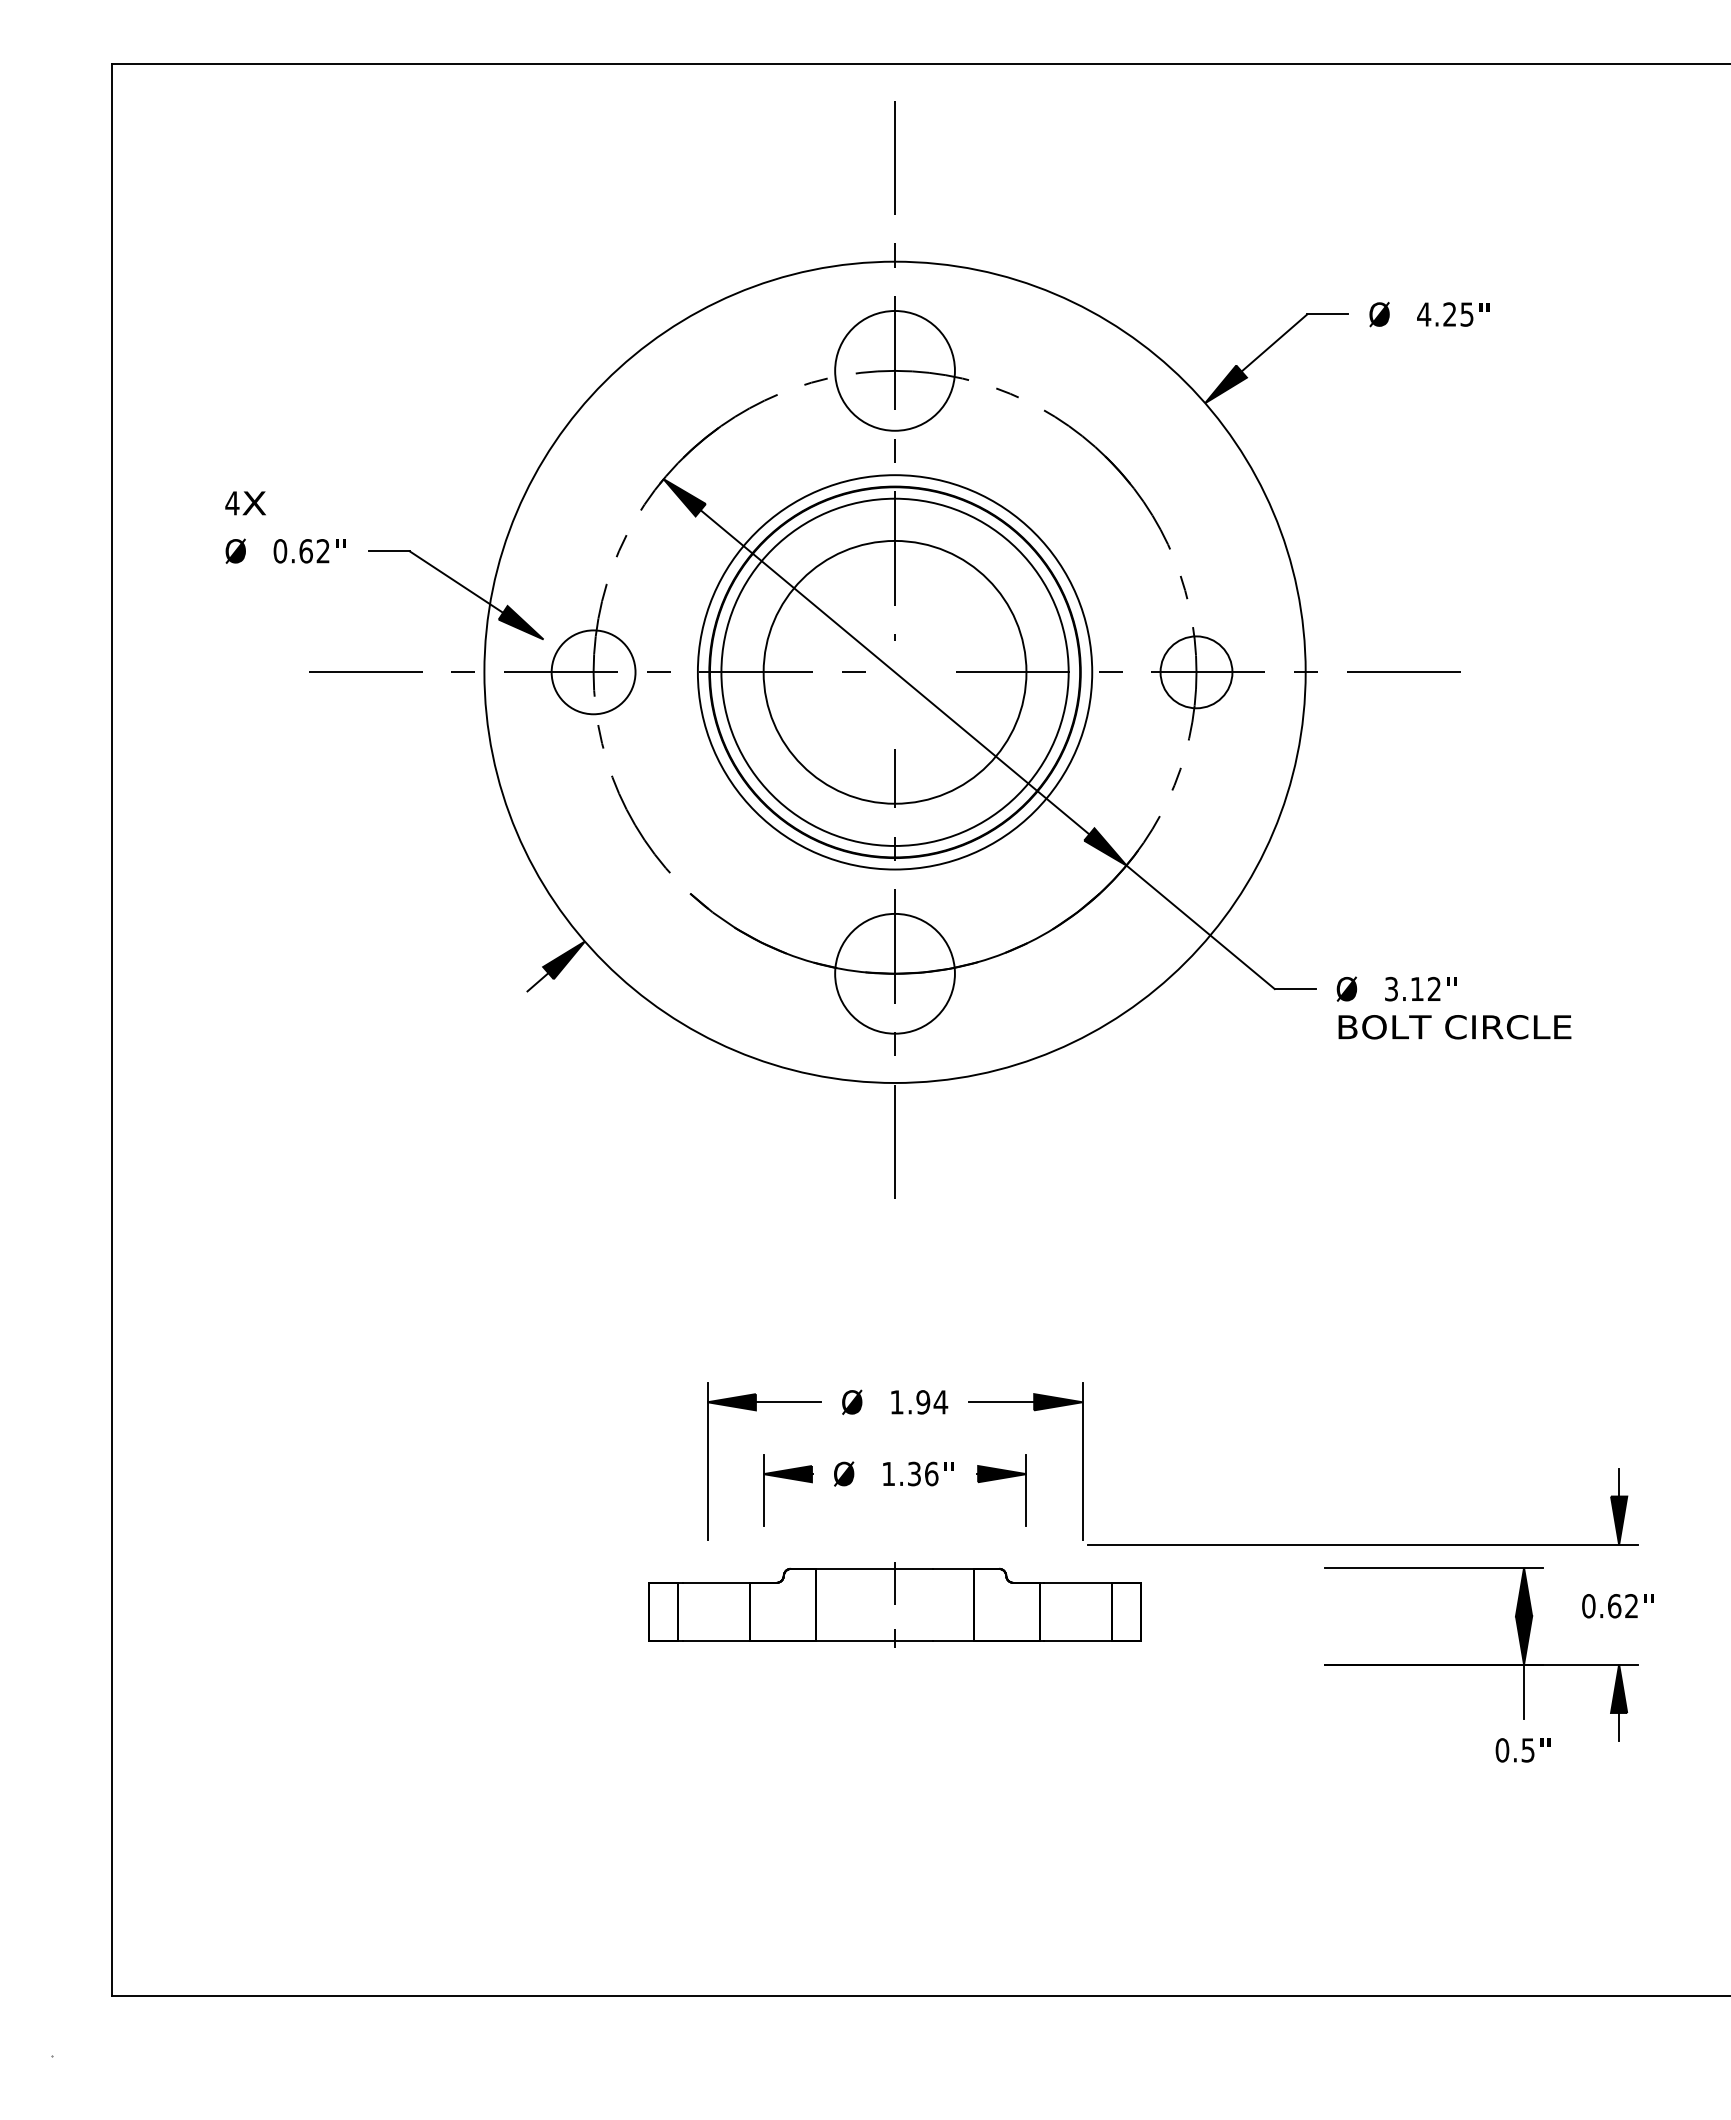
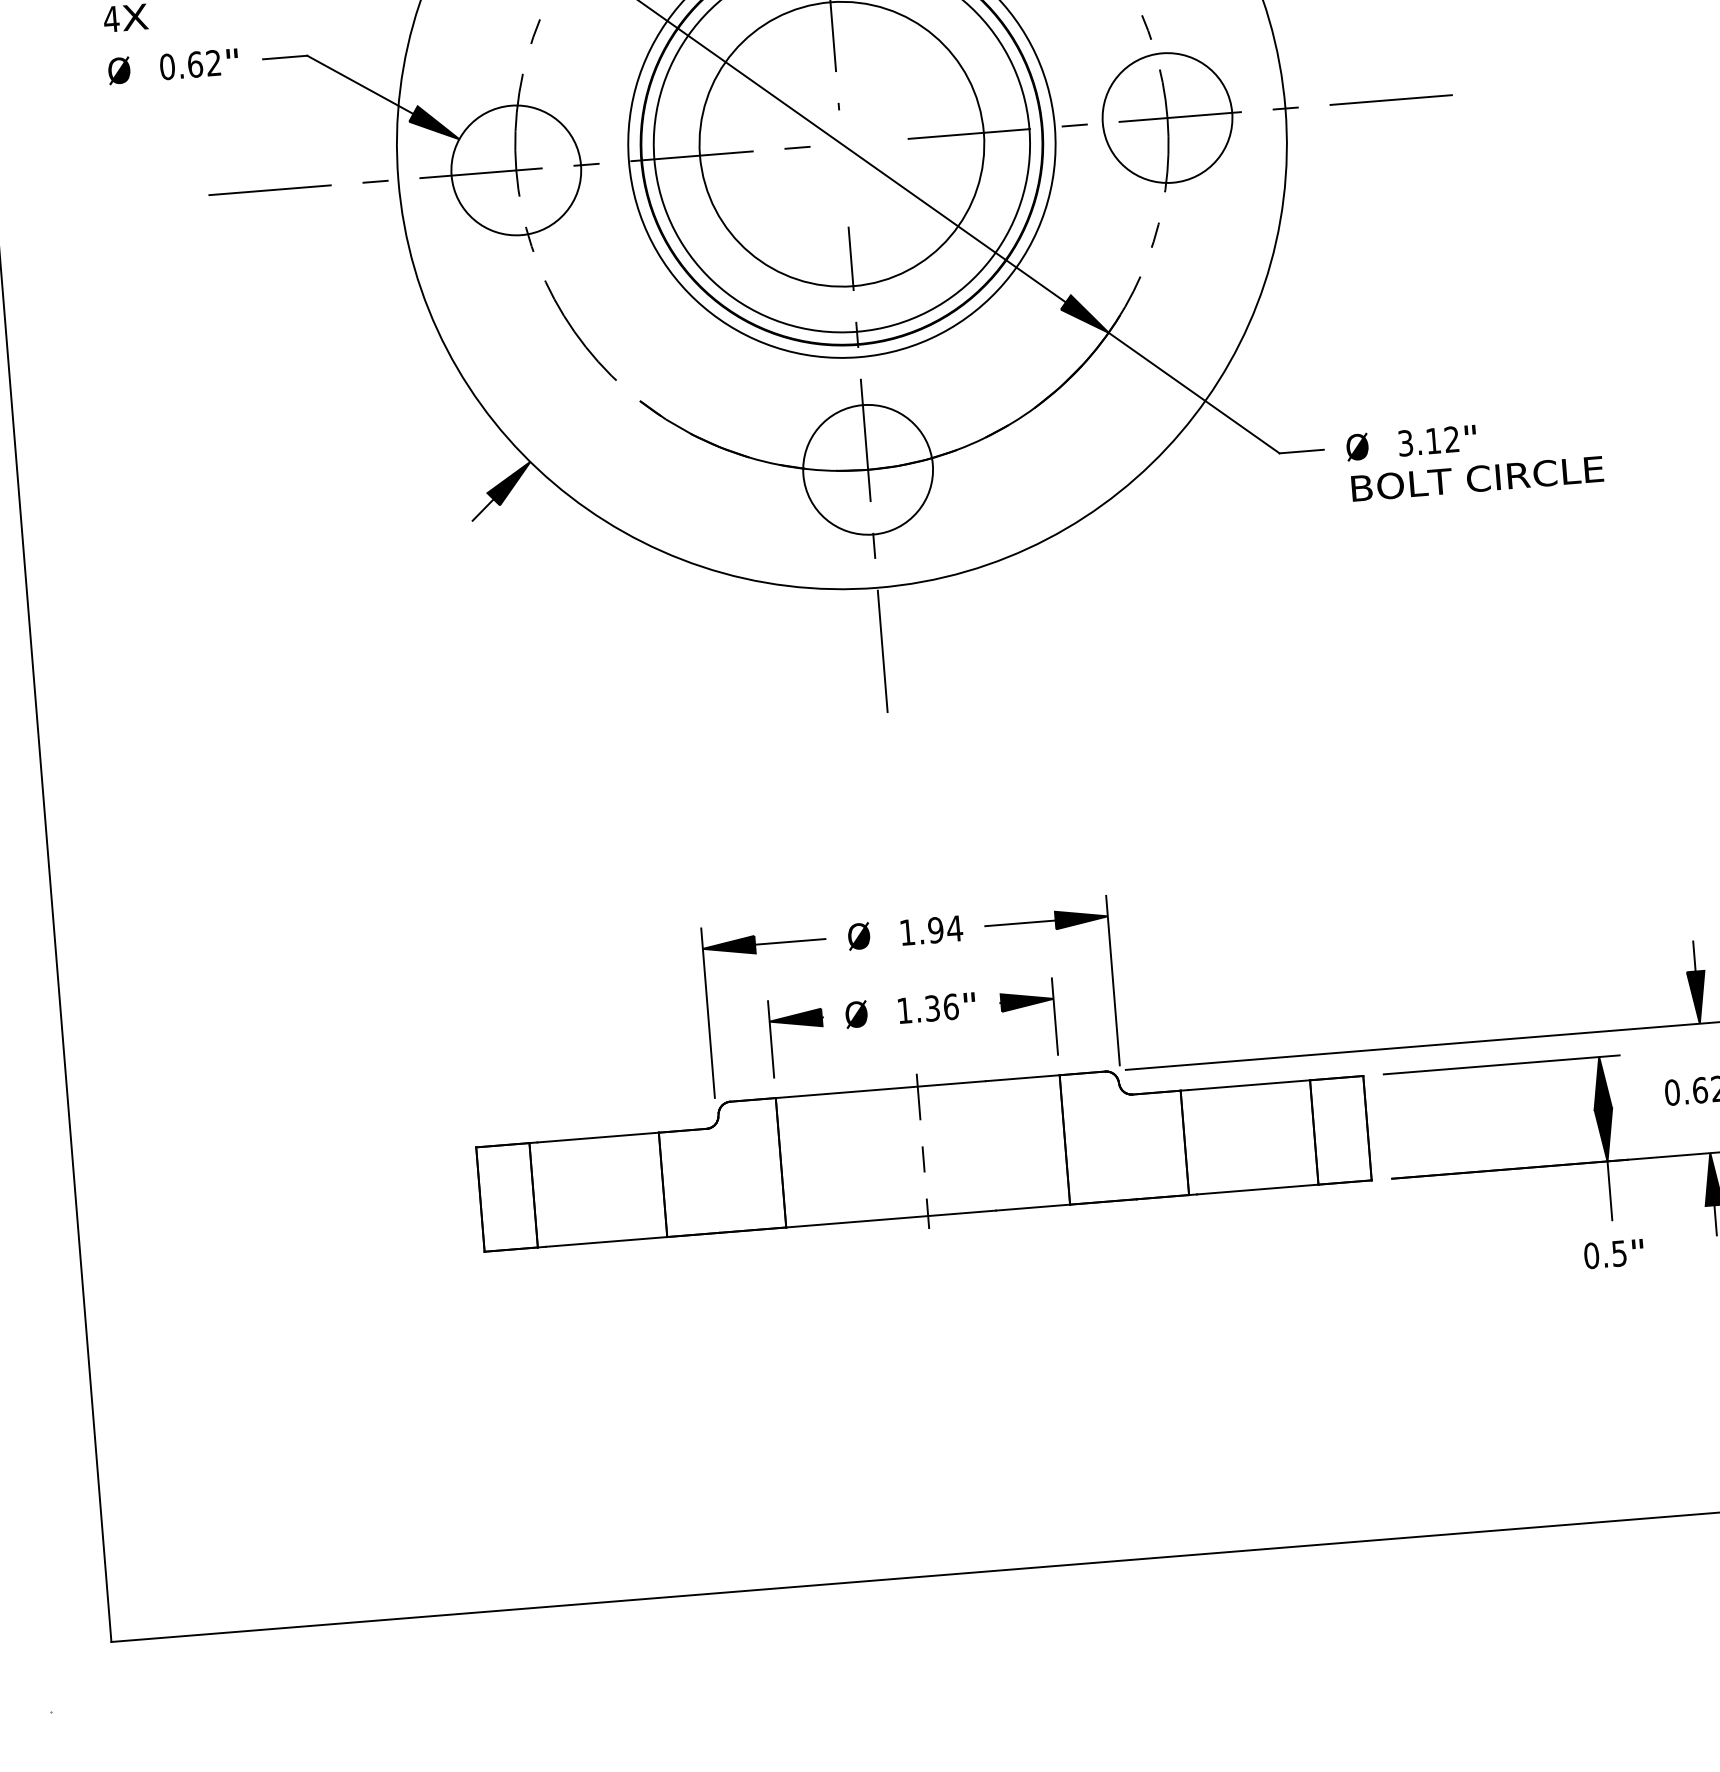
circle: (593, 672) -> (516, 170), size x1.43
circle: (1196, 672) -> (1167, 118), size x1.67
part: (894, 1604) -> (922, 1151), size x1.67

